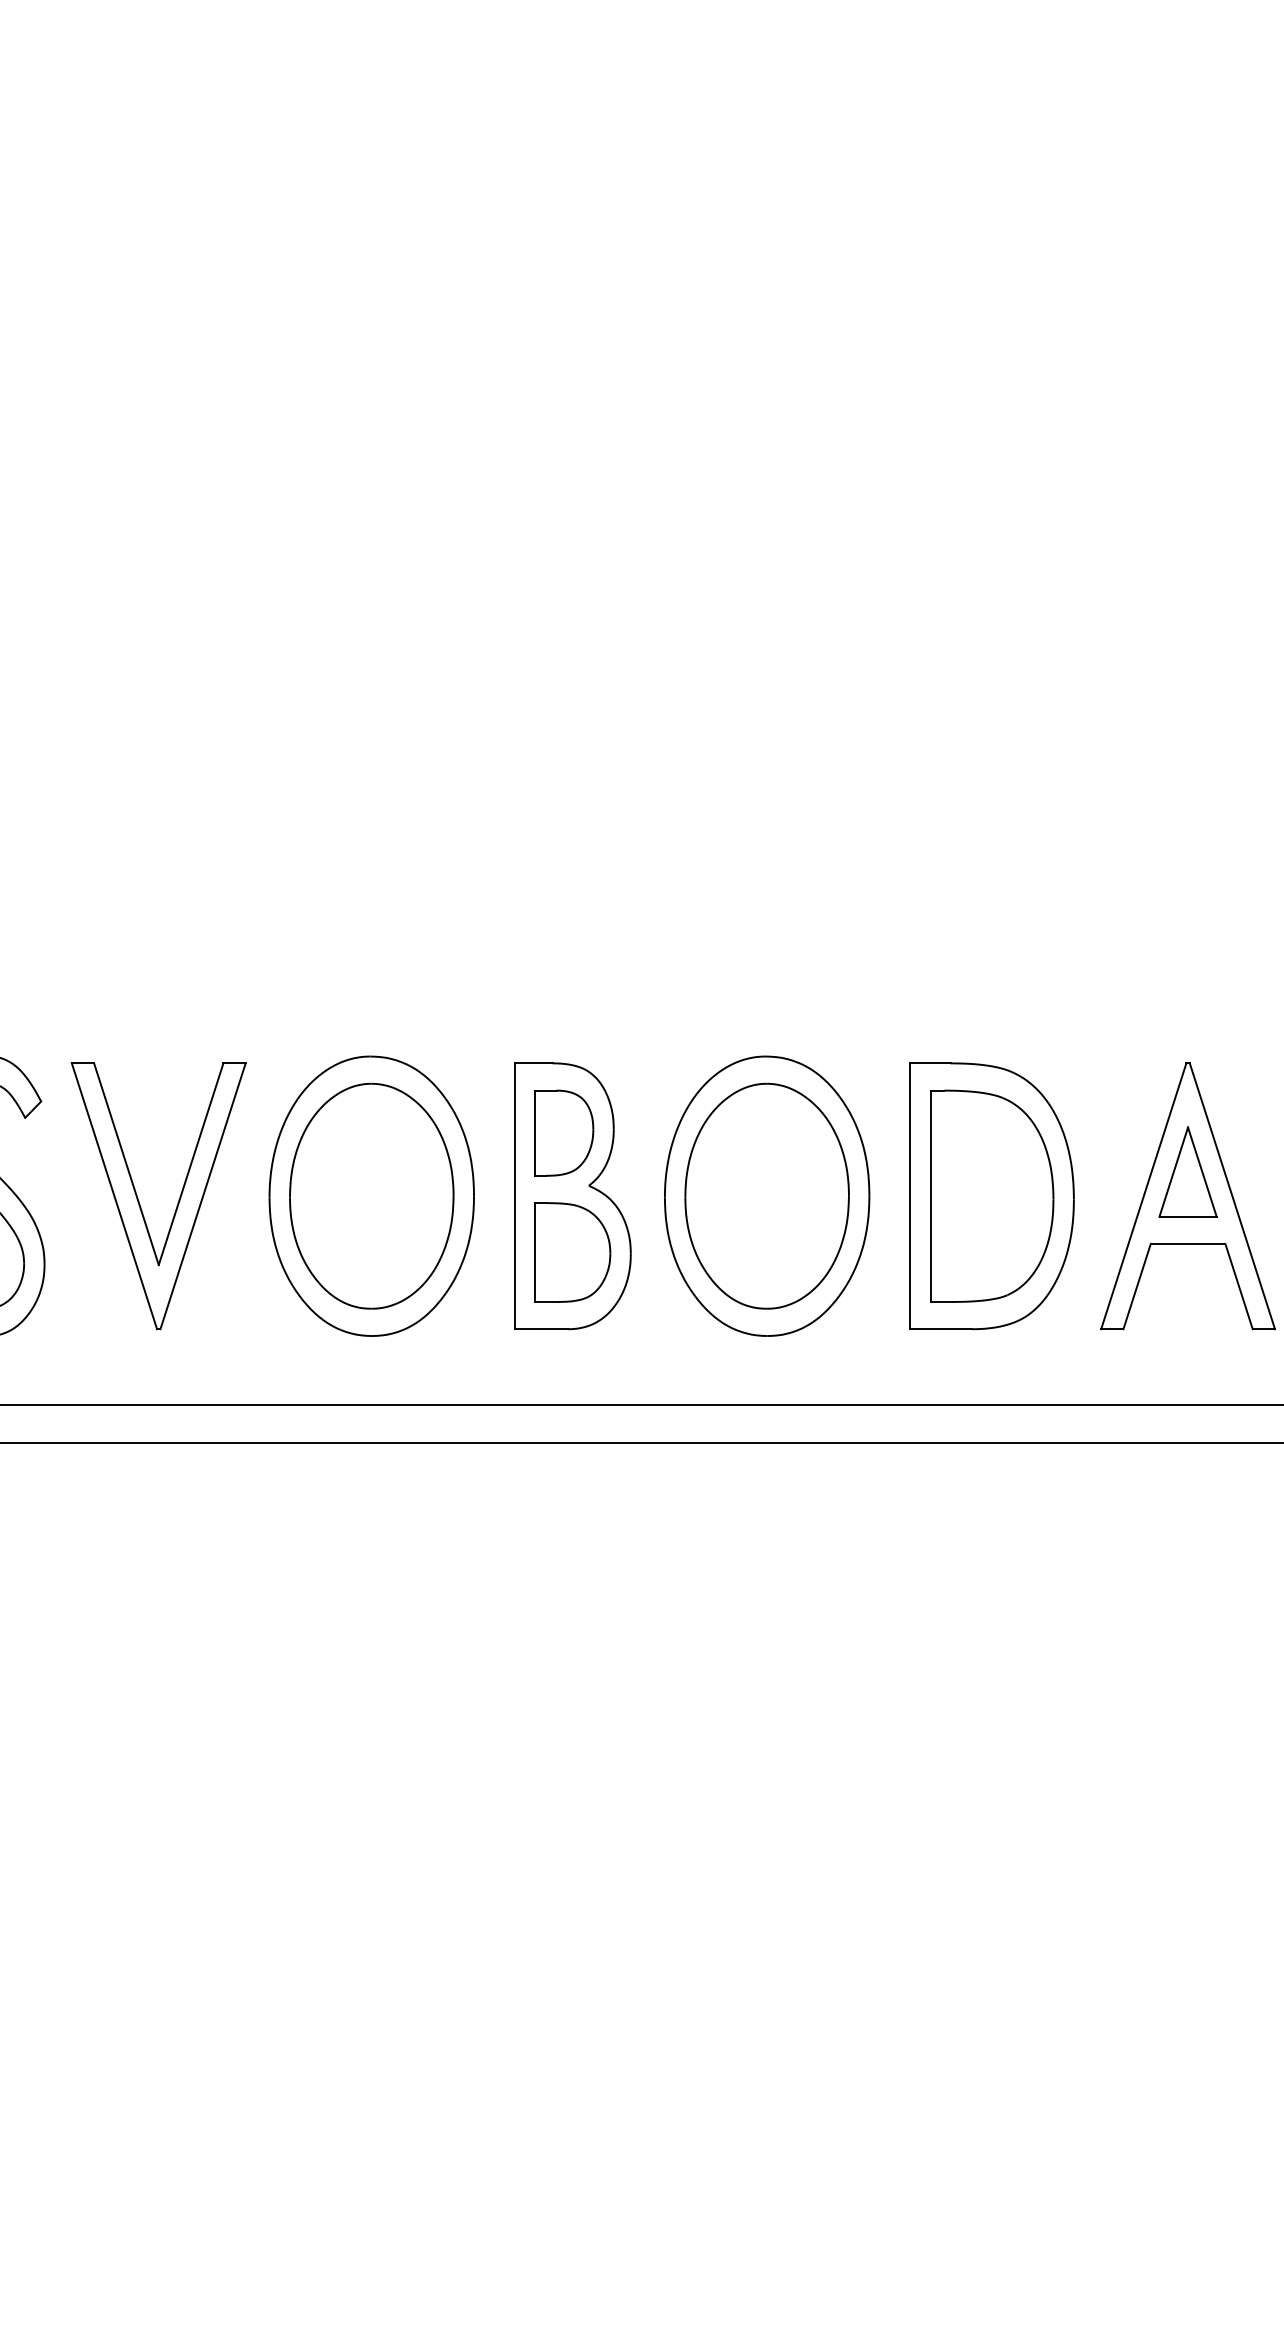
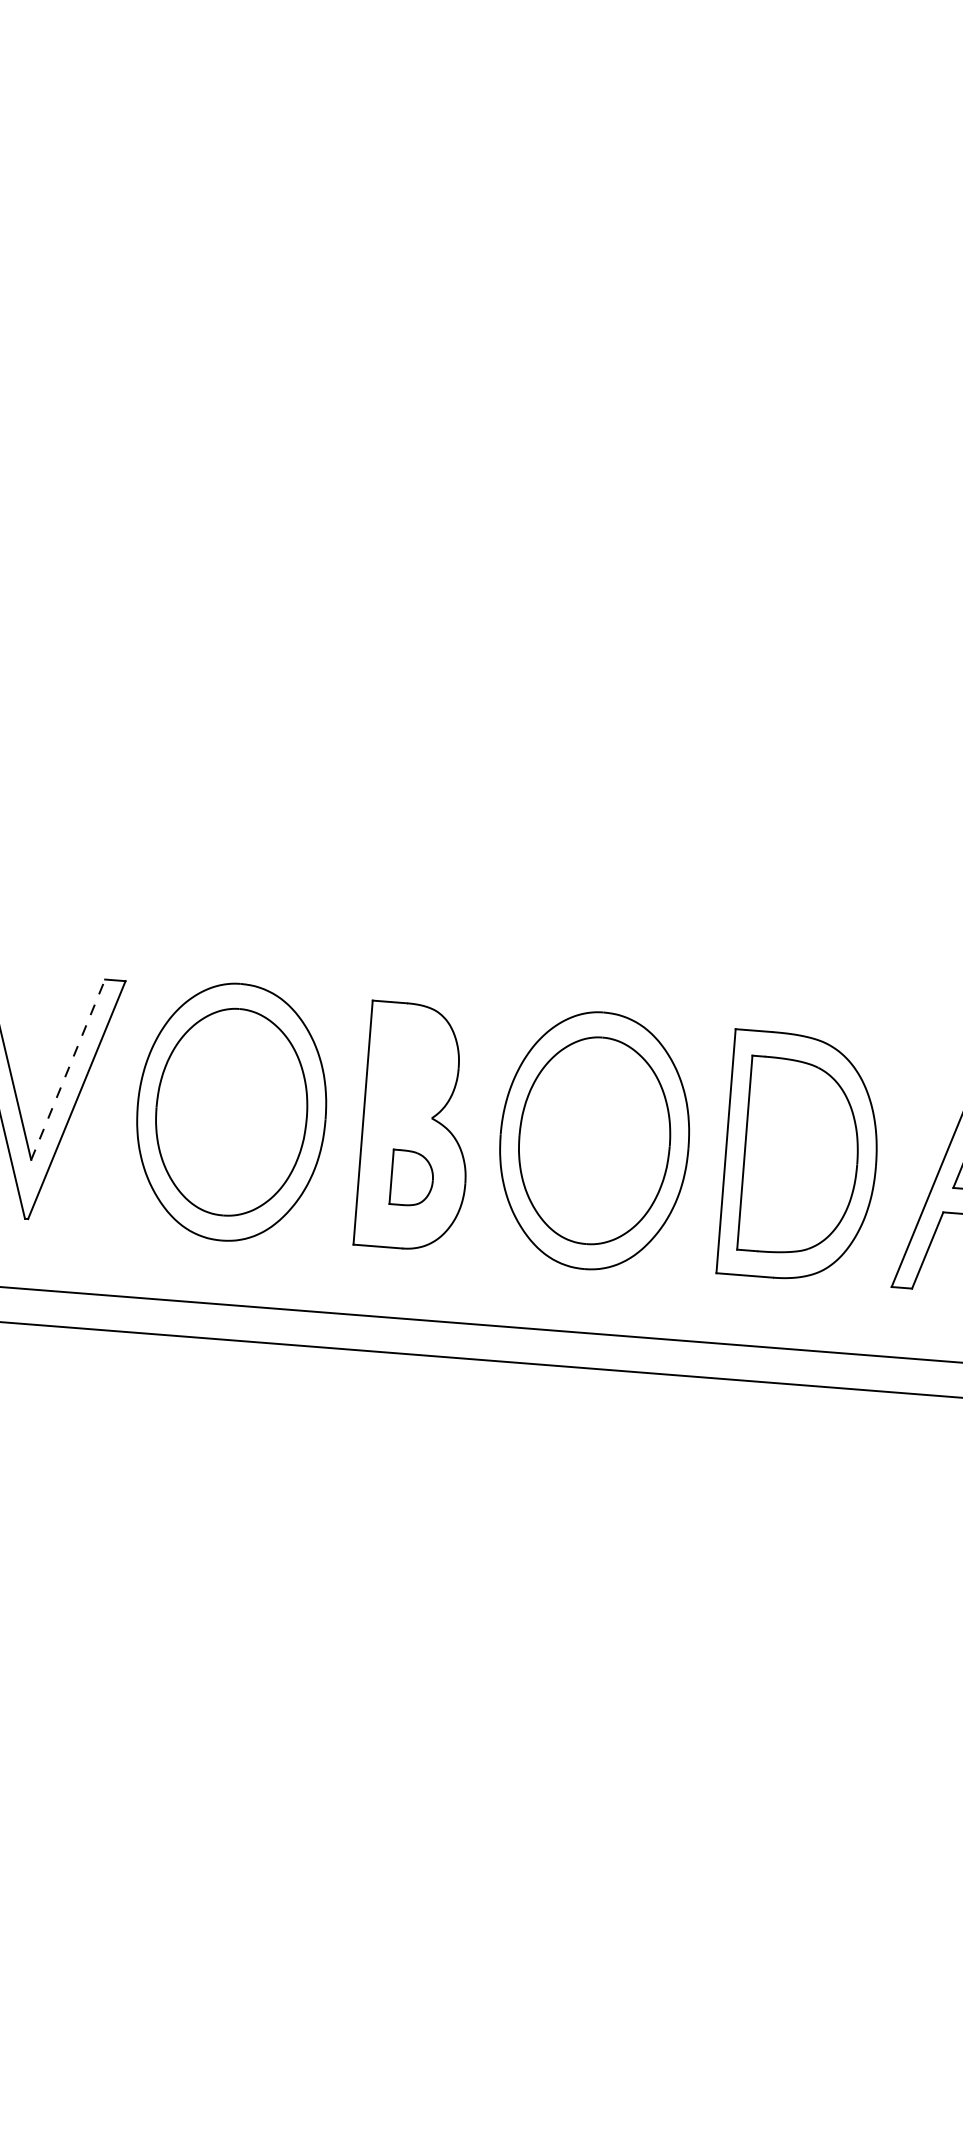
part: (564, 1132) -> (413, 1067), removed
line: (191, 1164) -> (68, 1070), solid -> dashed
part: (572, 1252) -> (411, 1178), size x0.6

